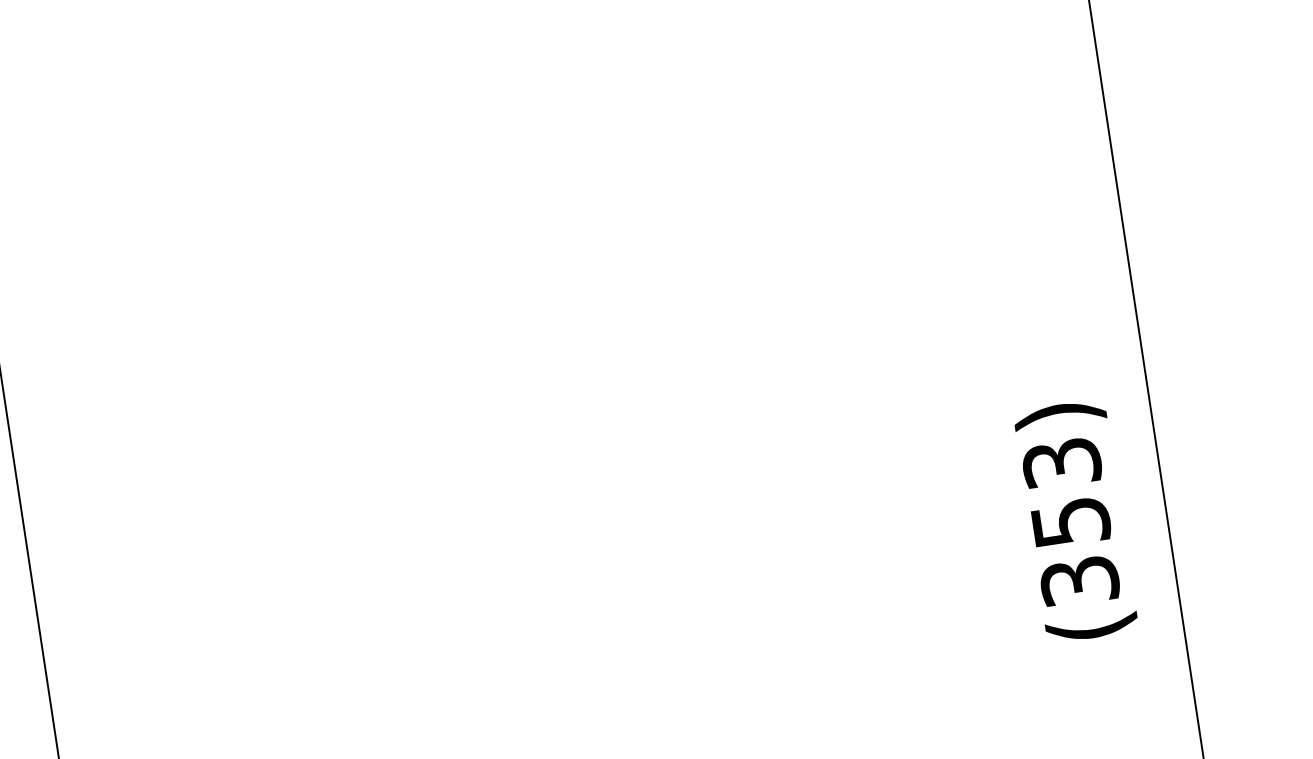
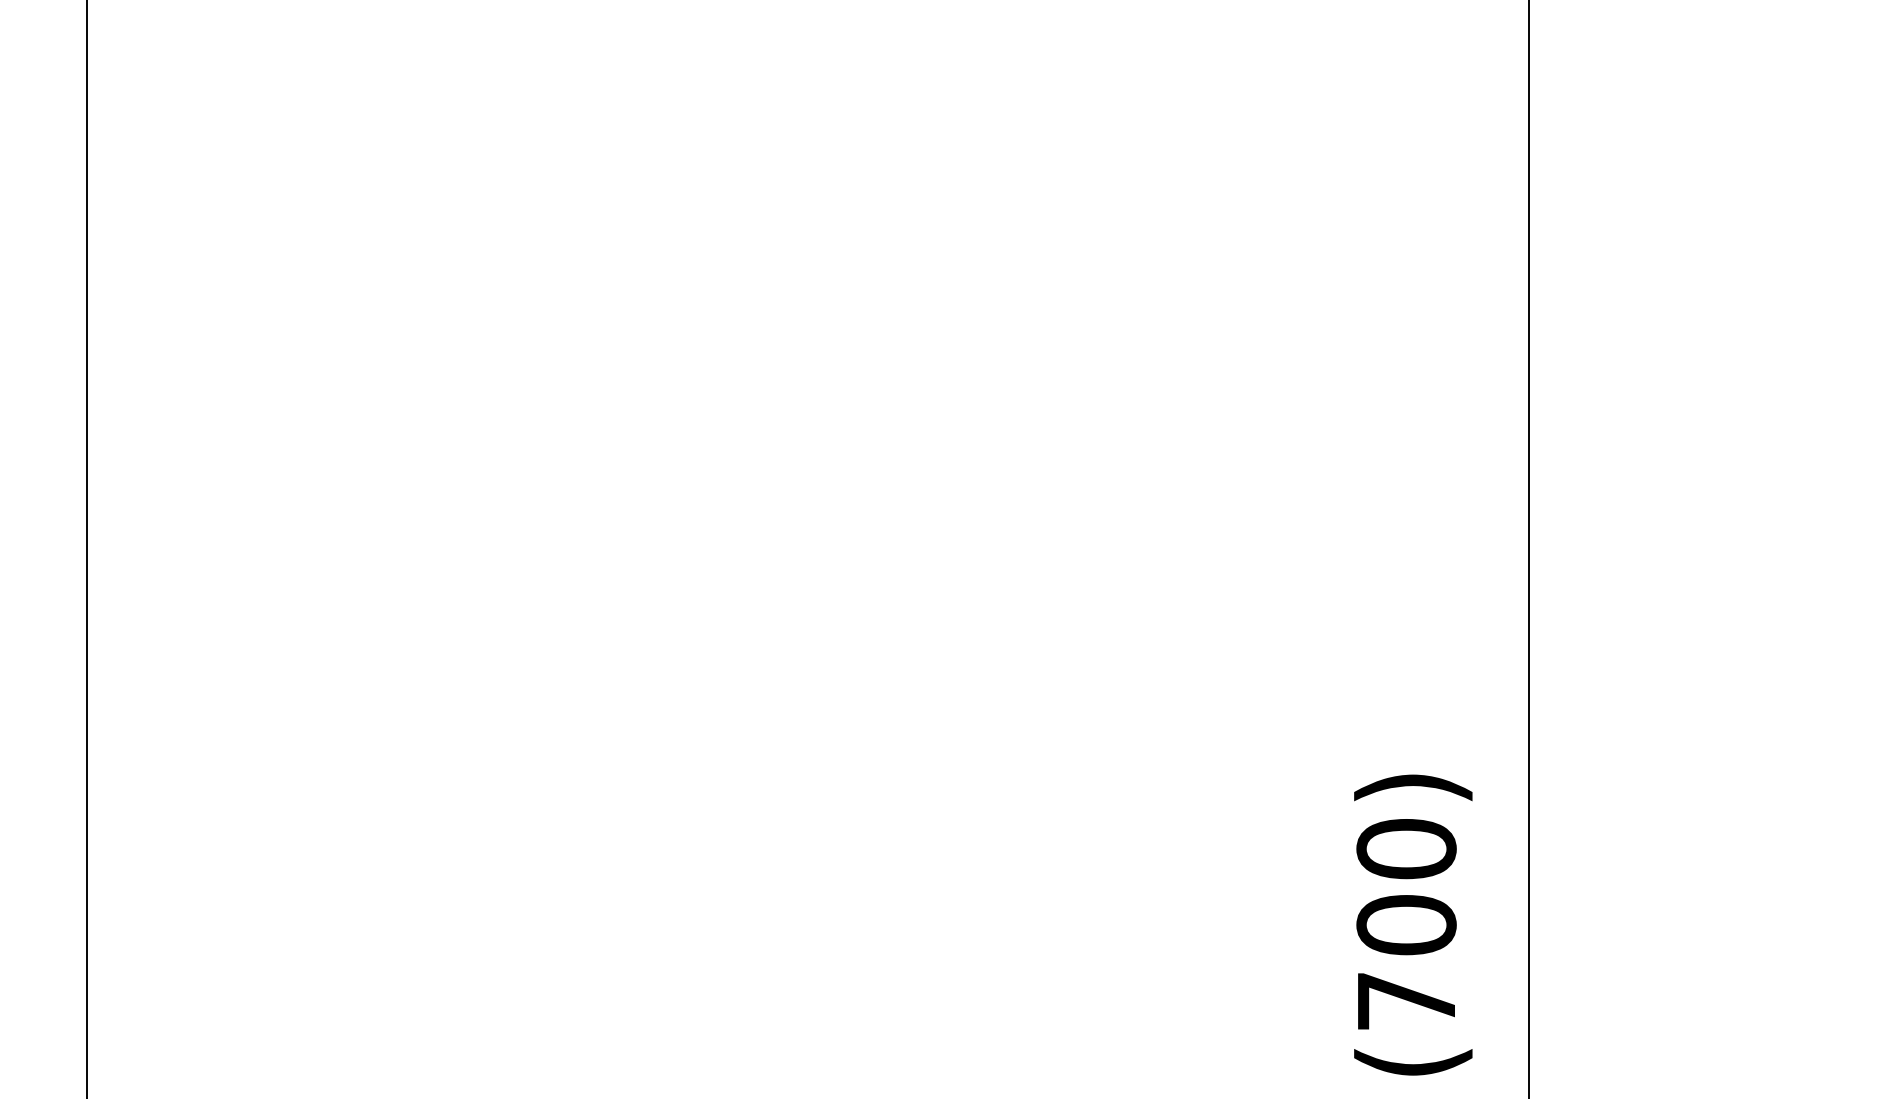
text: (1070, 521) -> (1406, 924), (353) -> (700)

